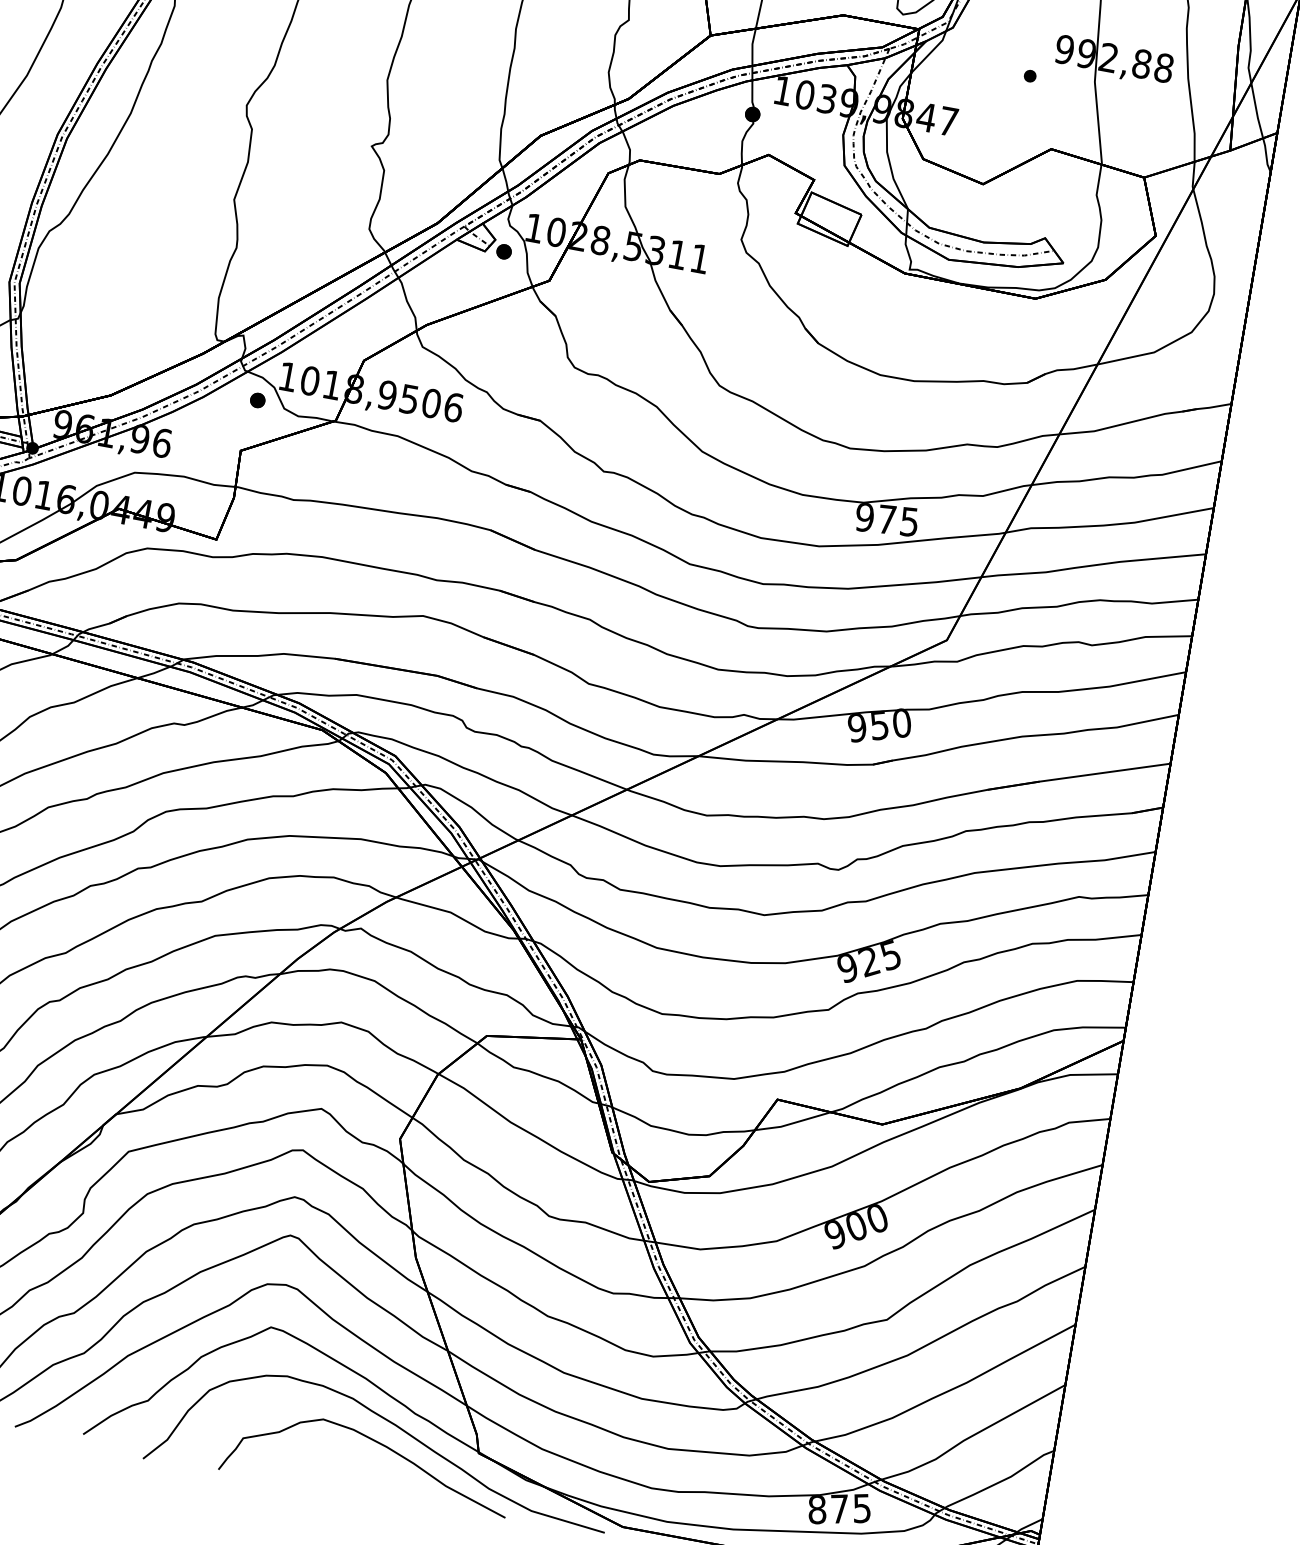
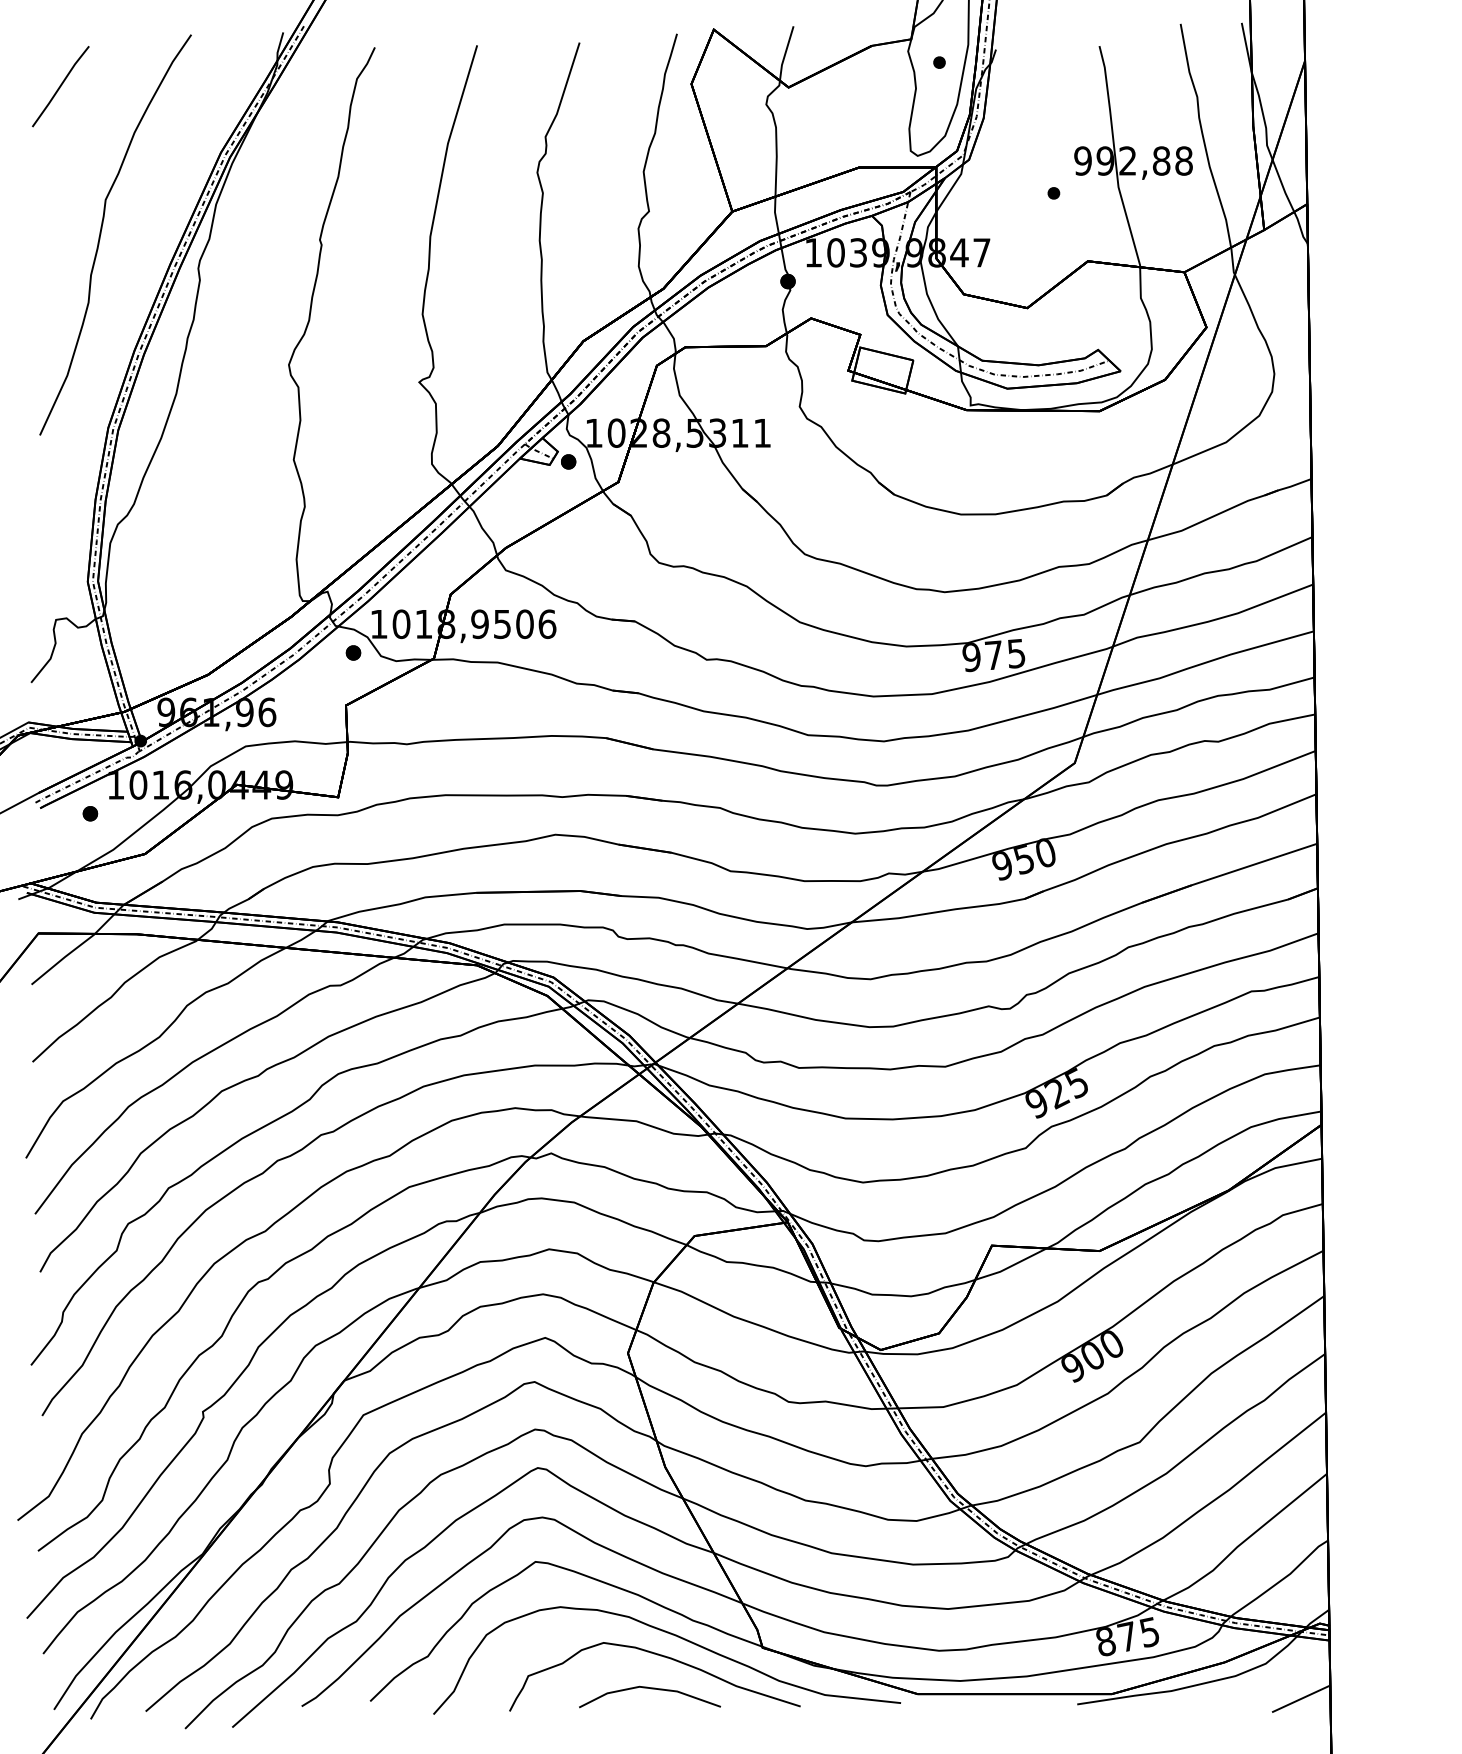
line: (361, 1473) -> (651, 1689), added

